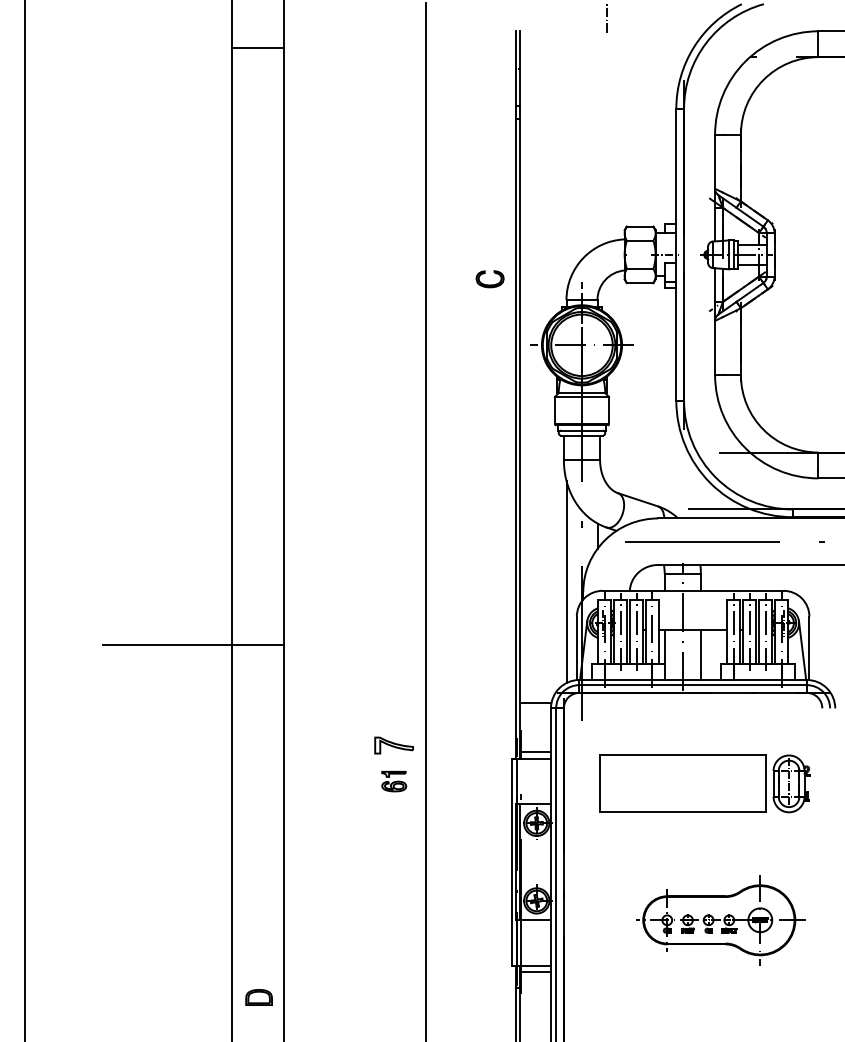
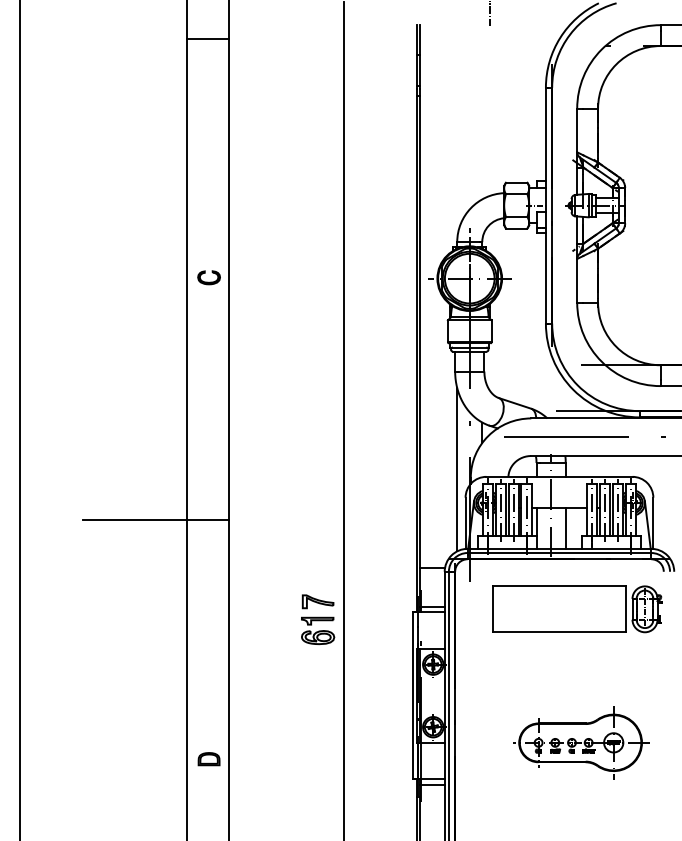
part: (489, 279) -> (208, 278), moved
part: (394, 781) -> (318, 630), size x1.67
part: (704, 783) -> (576, 609), moved
part: (258, 997) -> (208, 759), moved

